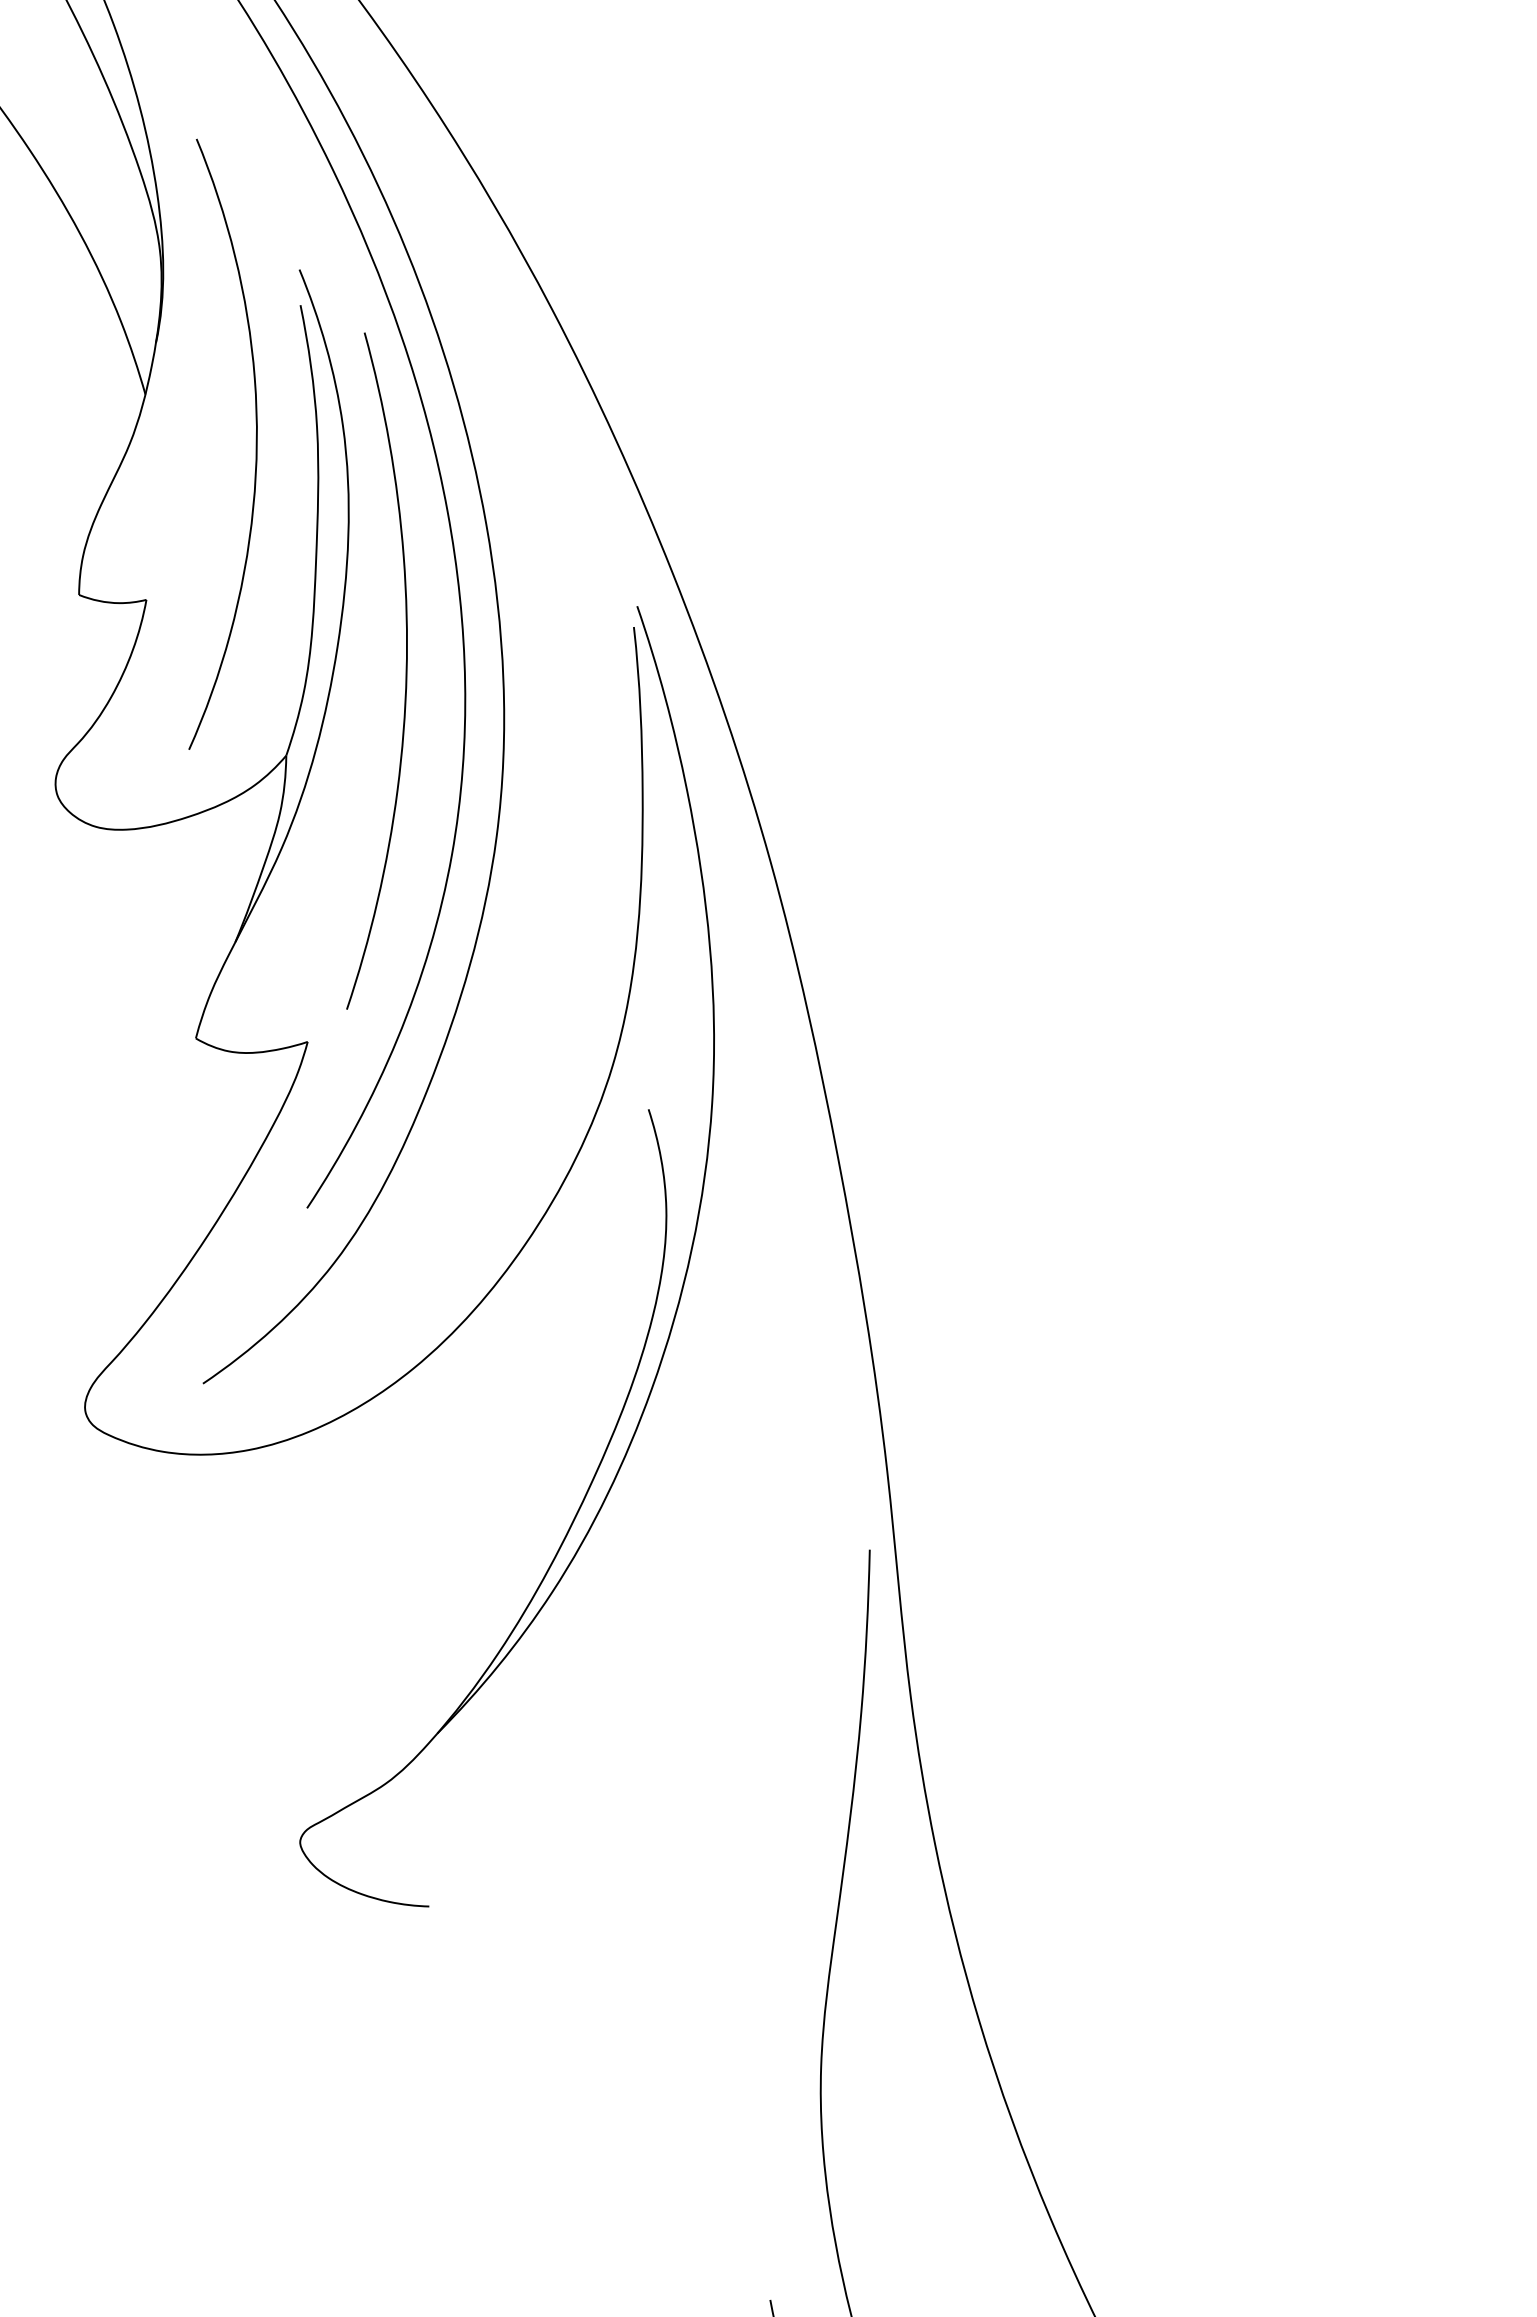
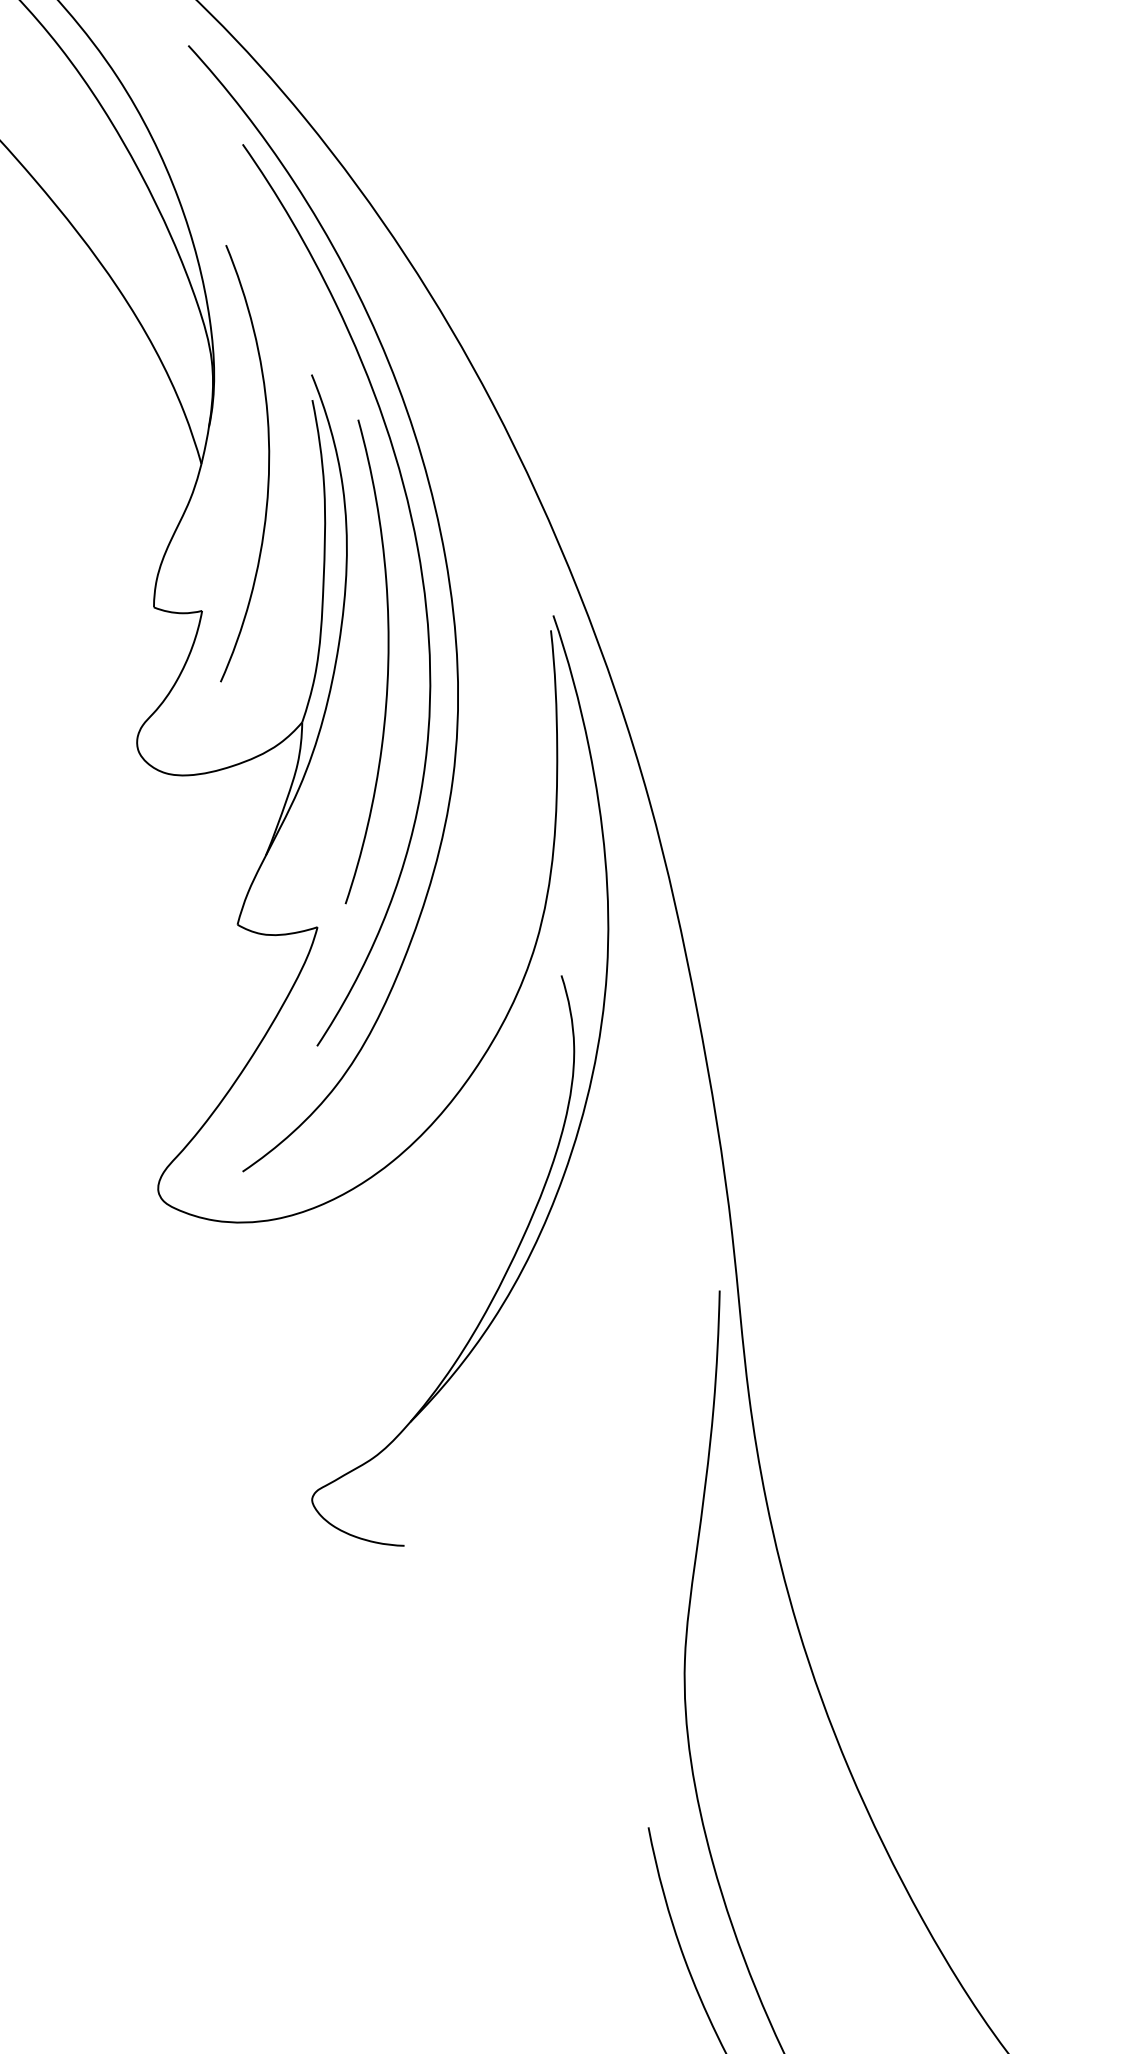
curve: (255, 444) -> (268, 463), moved

